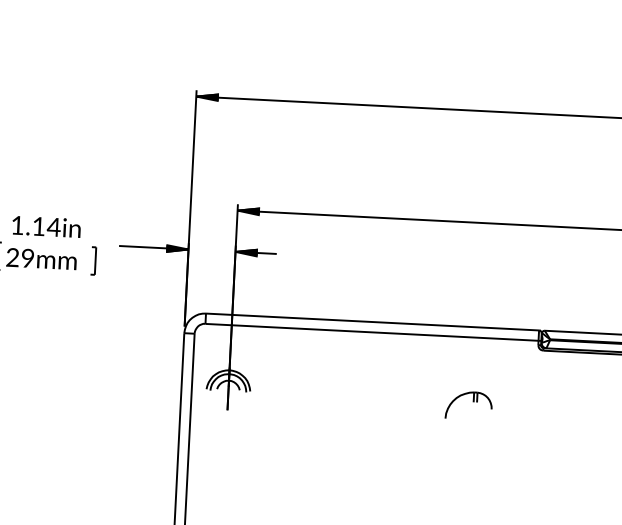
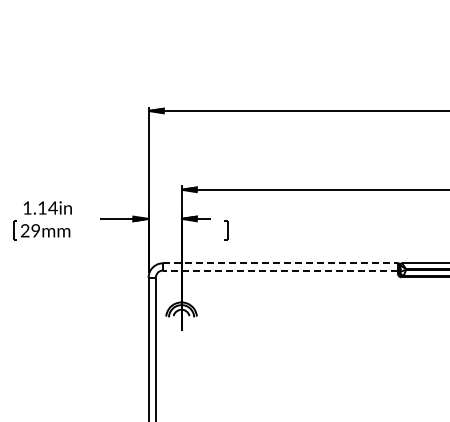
part: (94, 261) -> (226, 230), moved
line: (373, 322) -> (281, 263), solid -> dashed
line: (371, 332) -> (280, 270), solid -> dashed
part: (469, 405) -> (351, 318), removed

